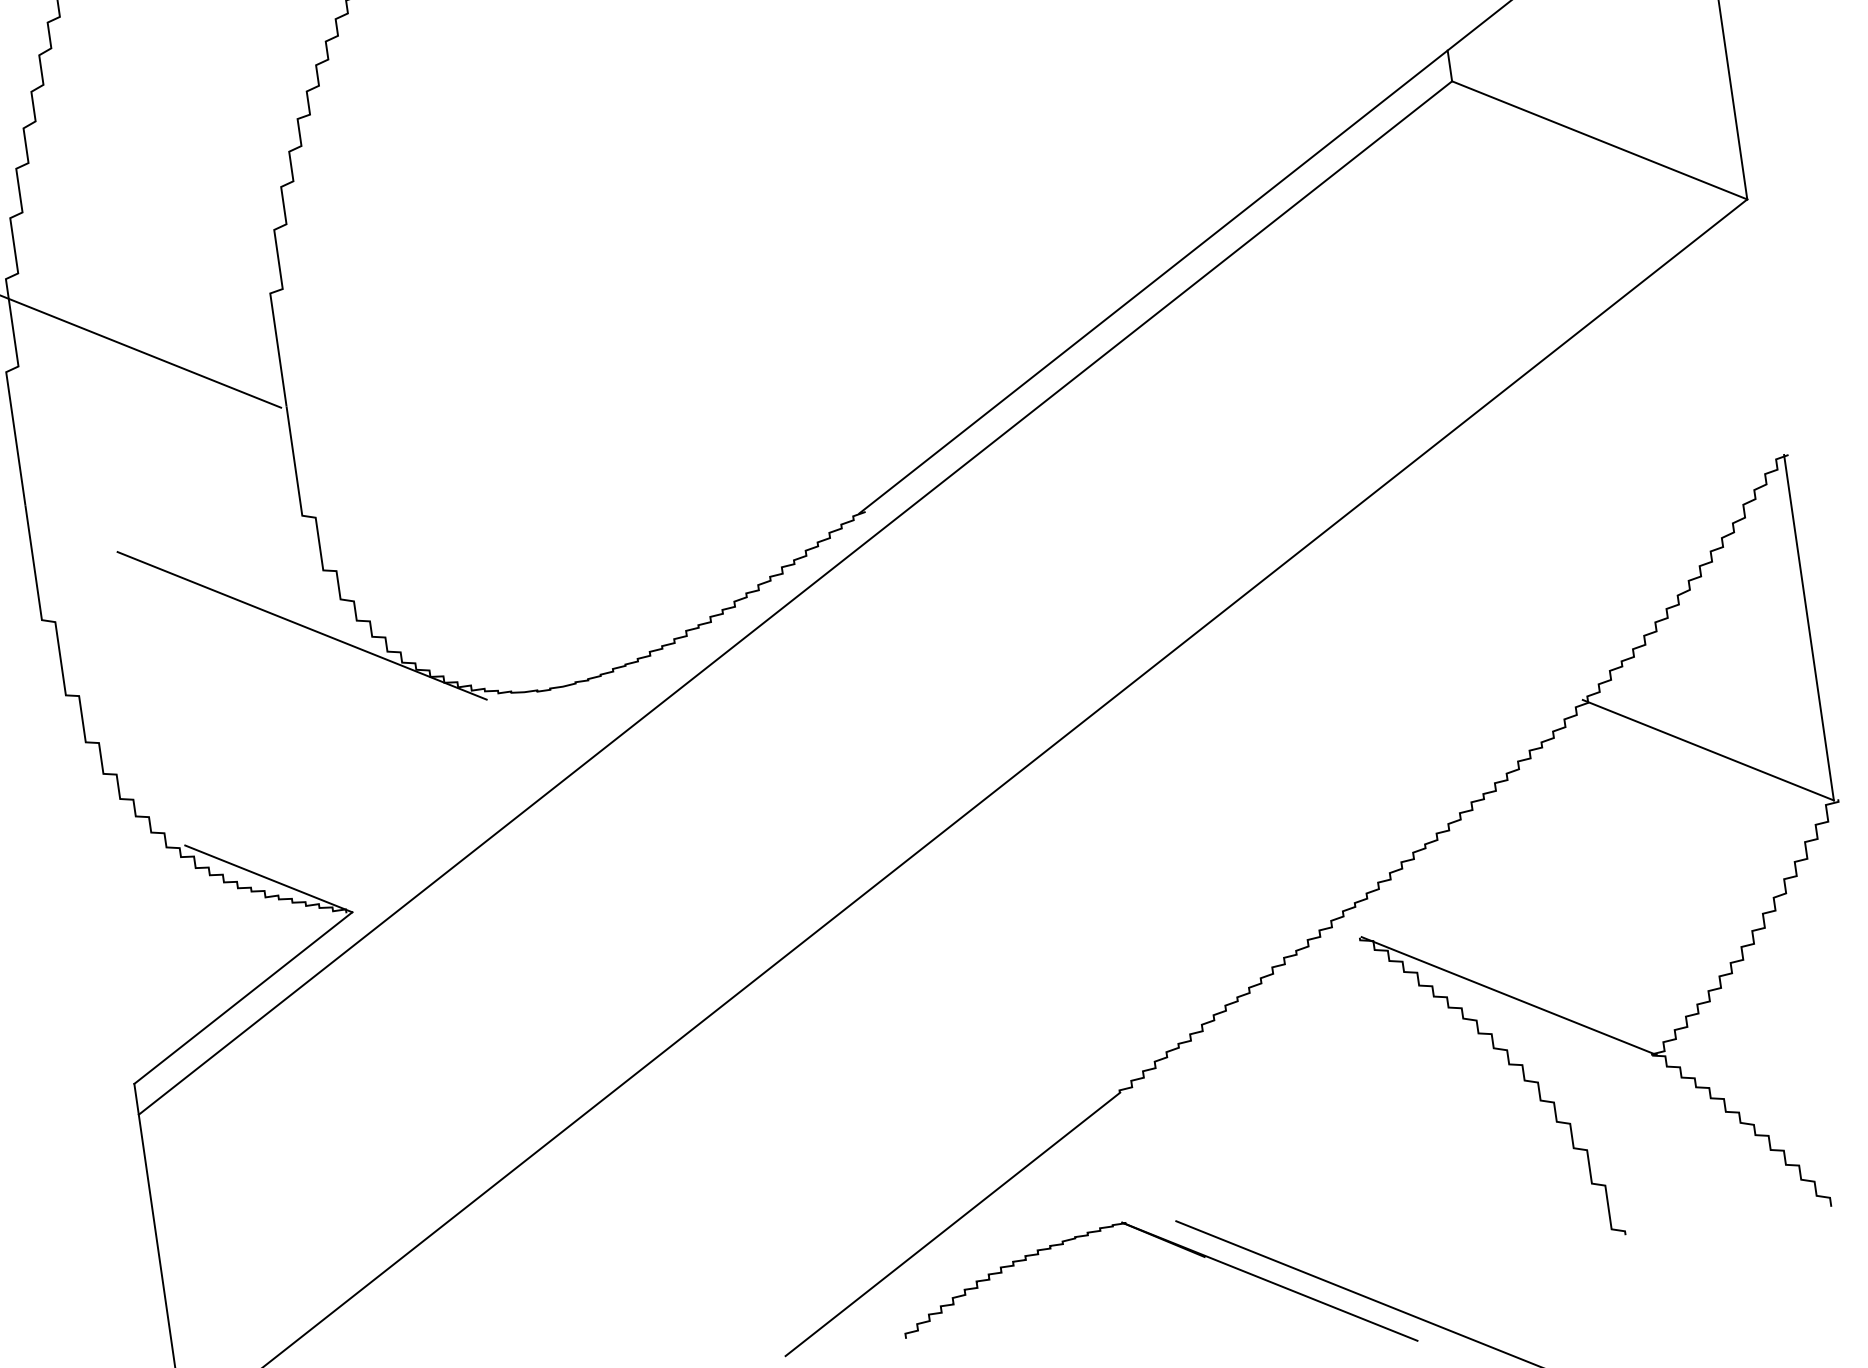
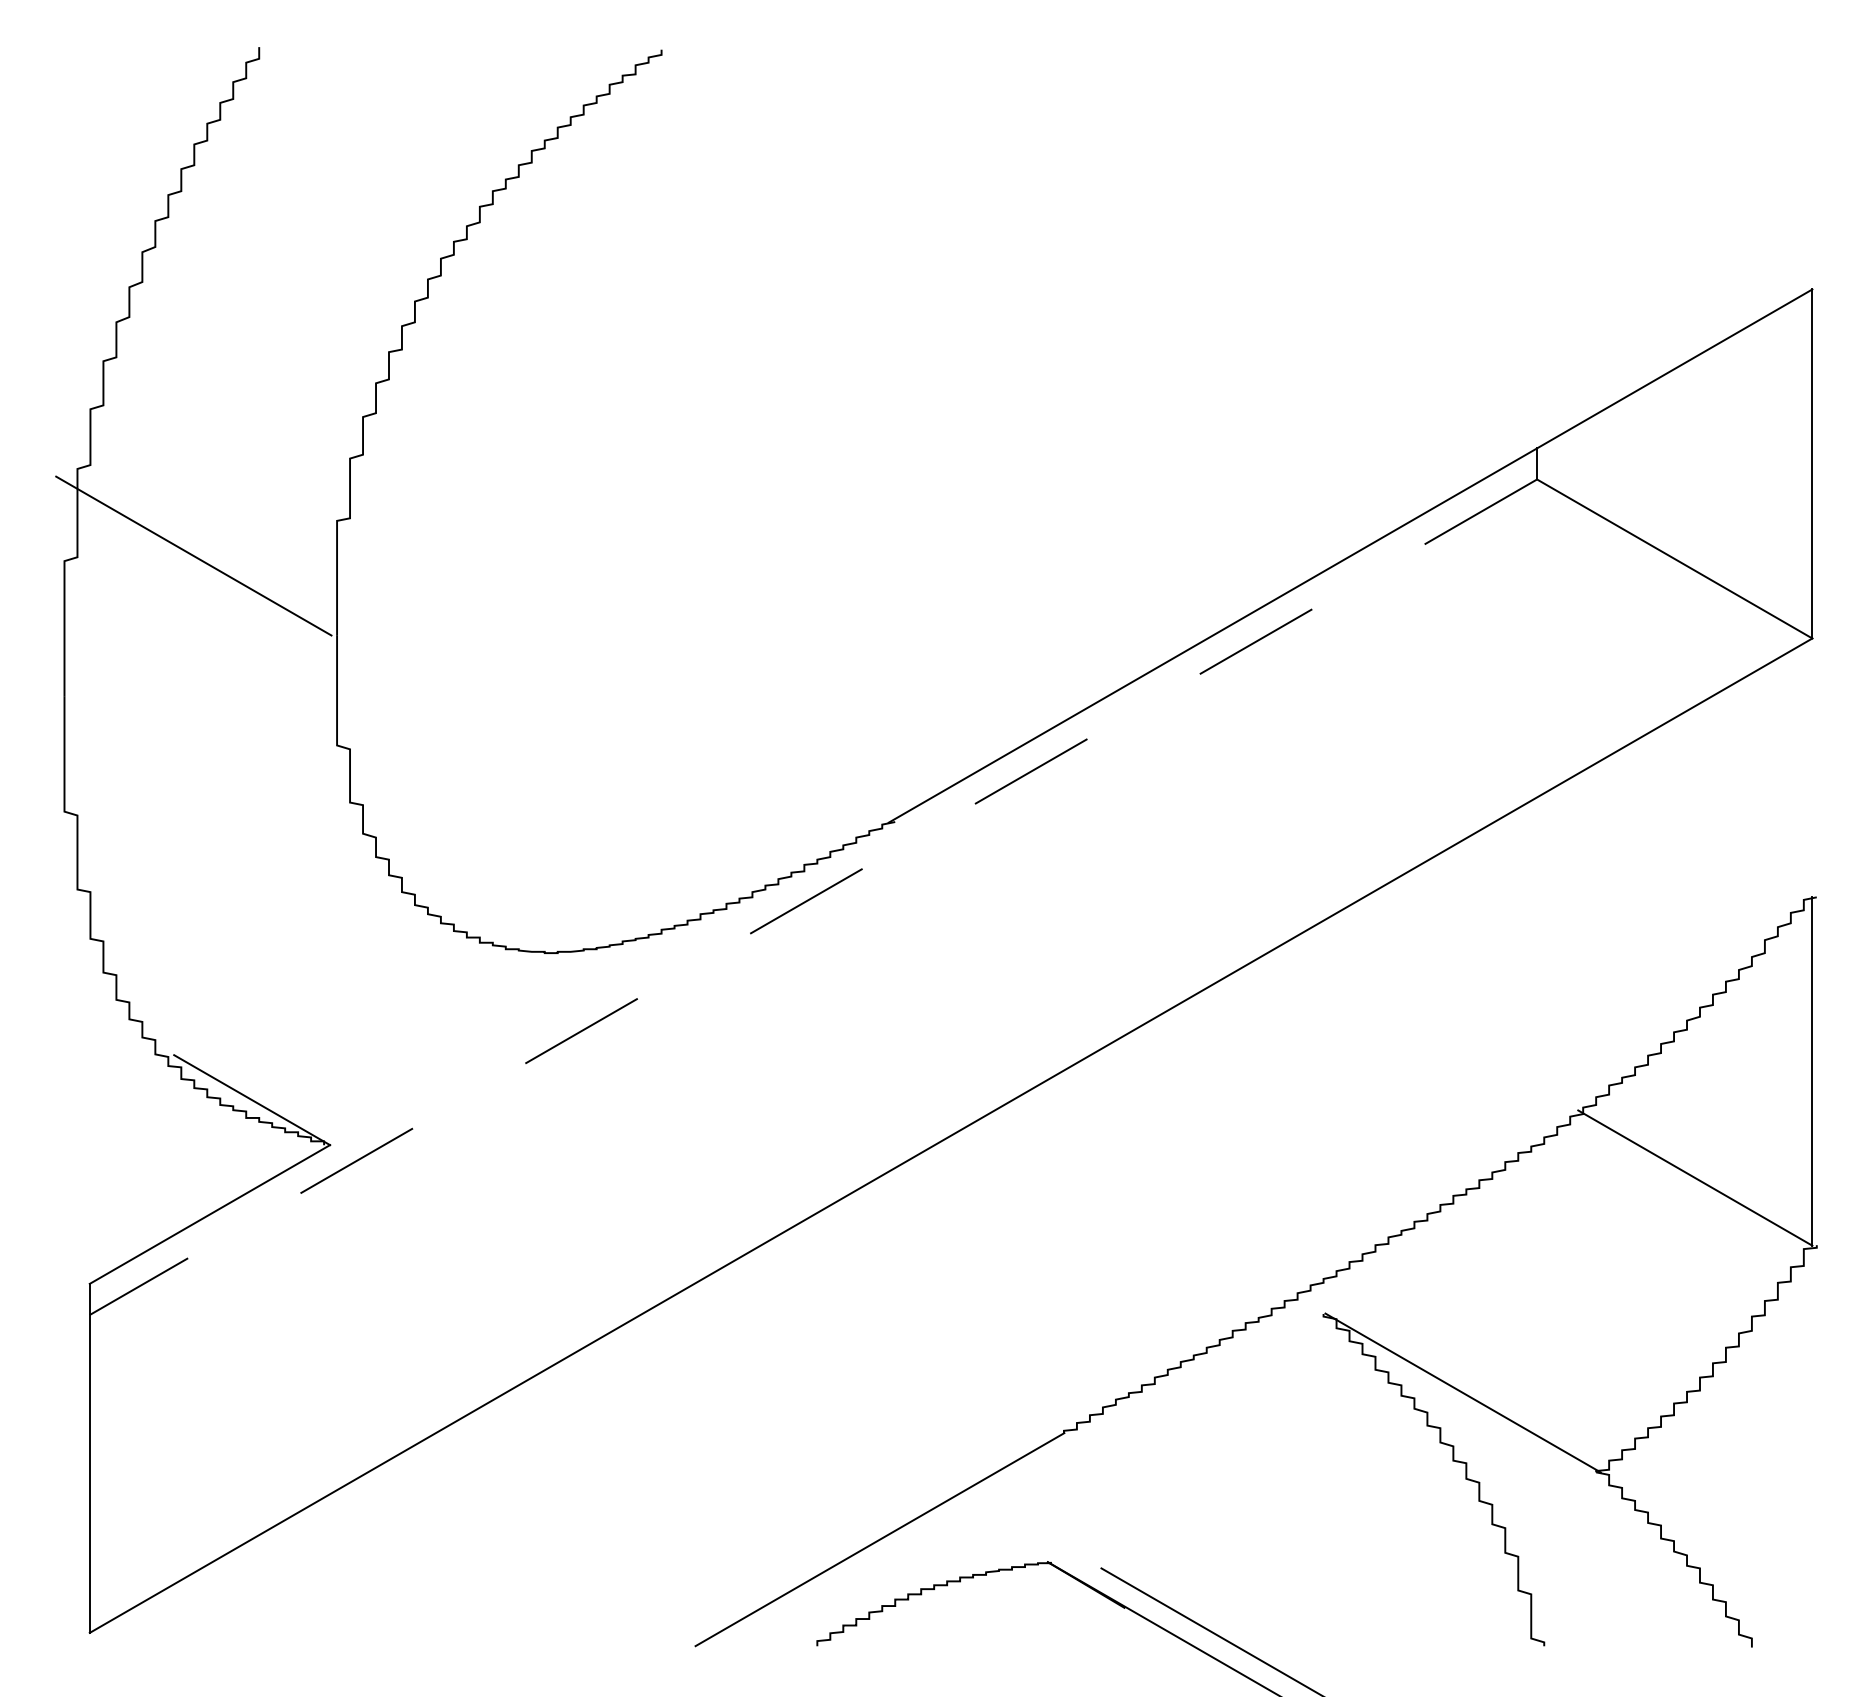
line: (795, 598) -> (813, 897), solid -> dashed
line: (302, 625) -> (321, 854), removed

